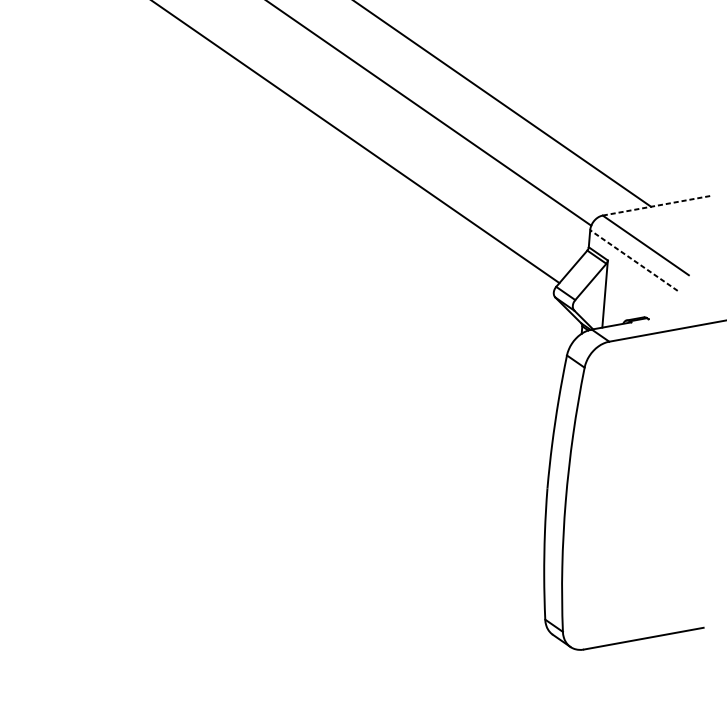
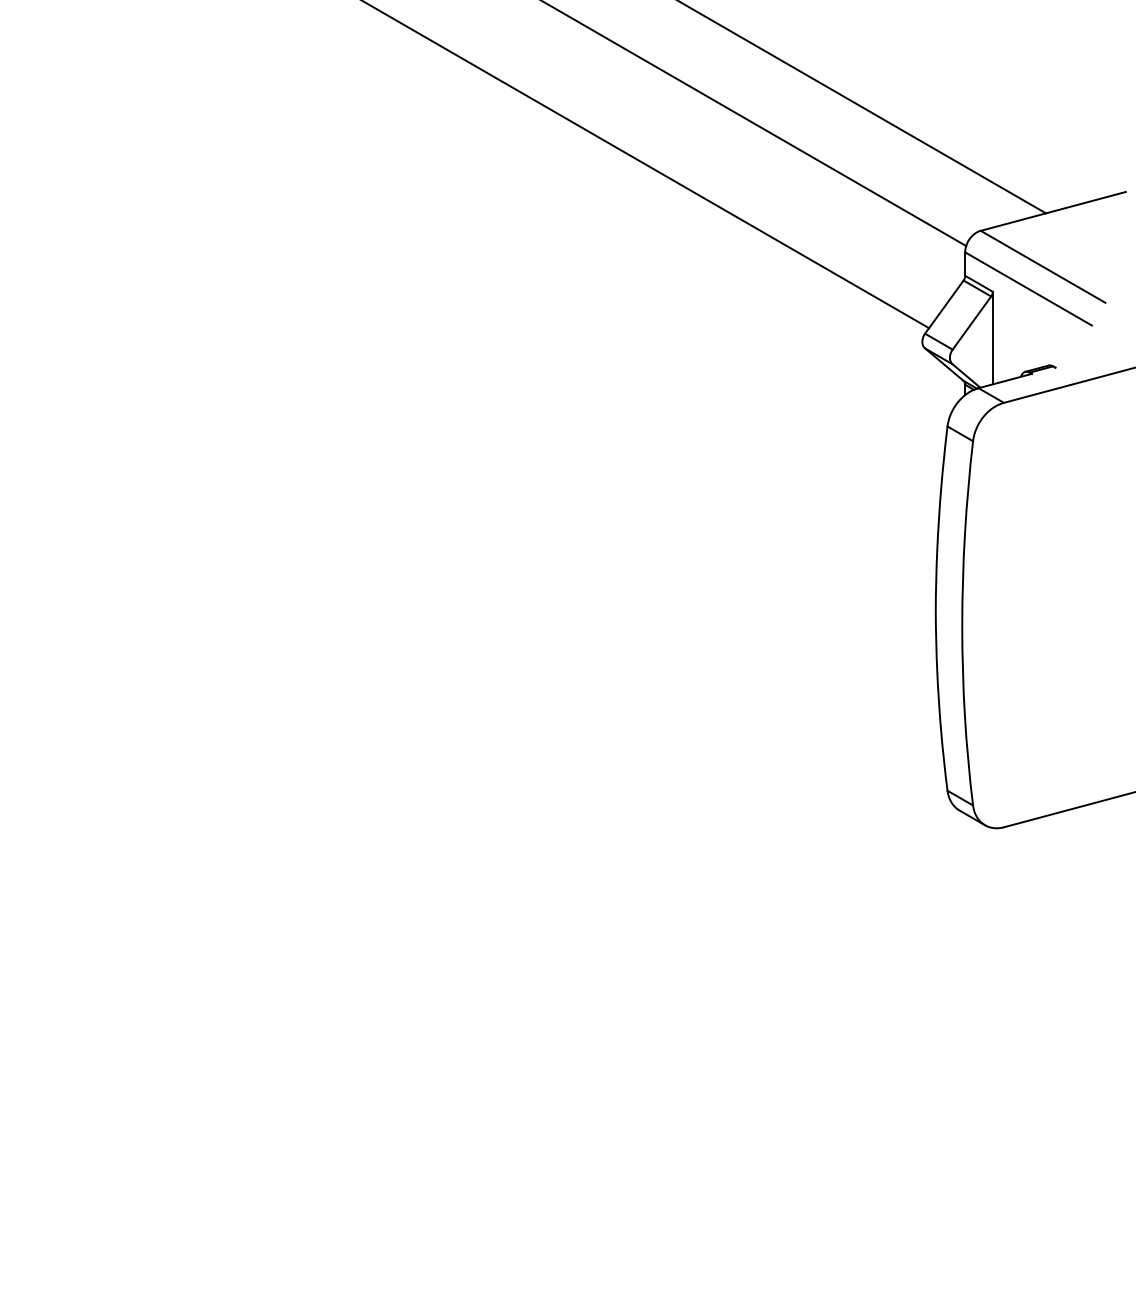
line: (656, 205) -> (1053, 211), dashed -> solid
line: (633, 260) -> (1028, 288), dashed -> solid

